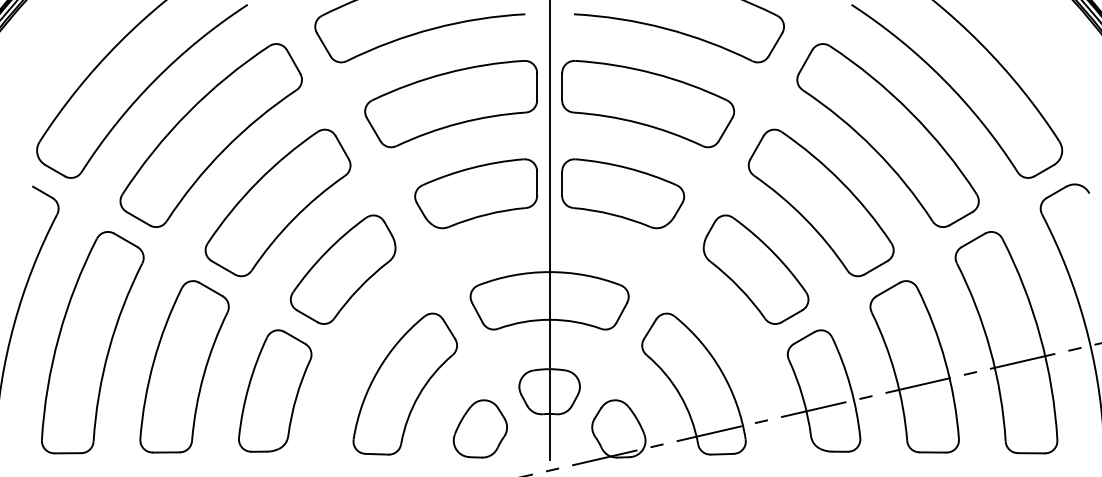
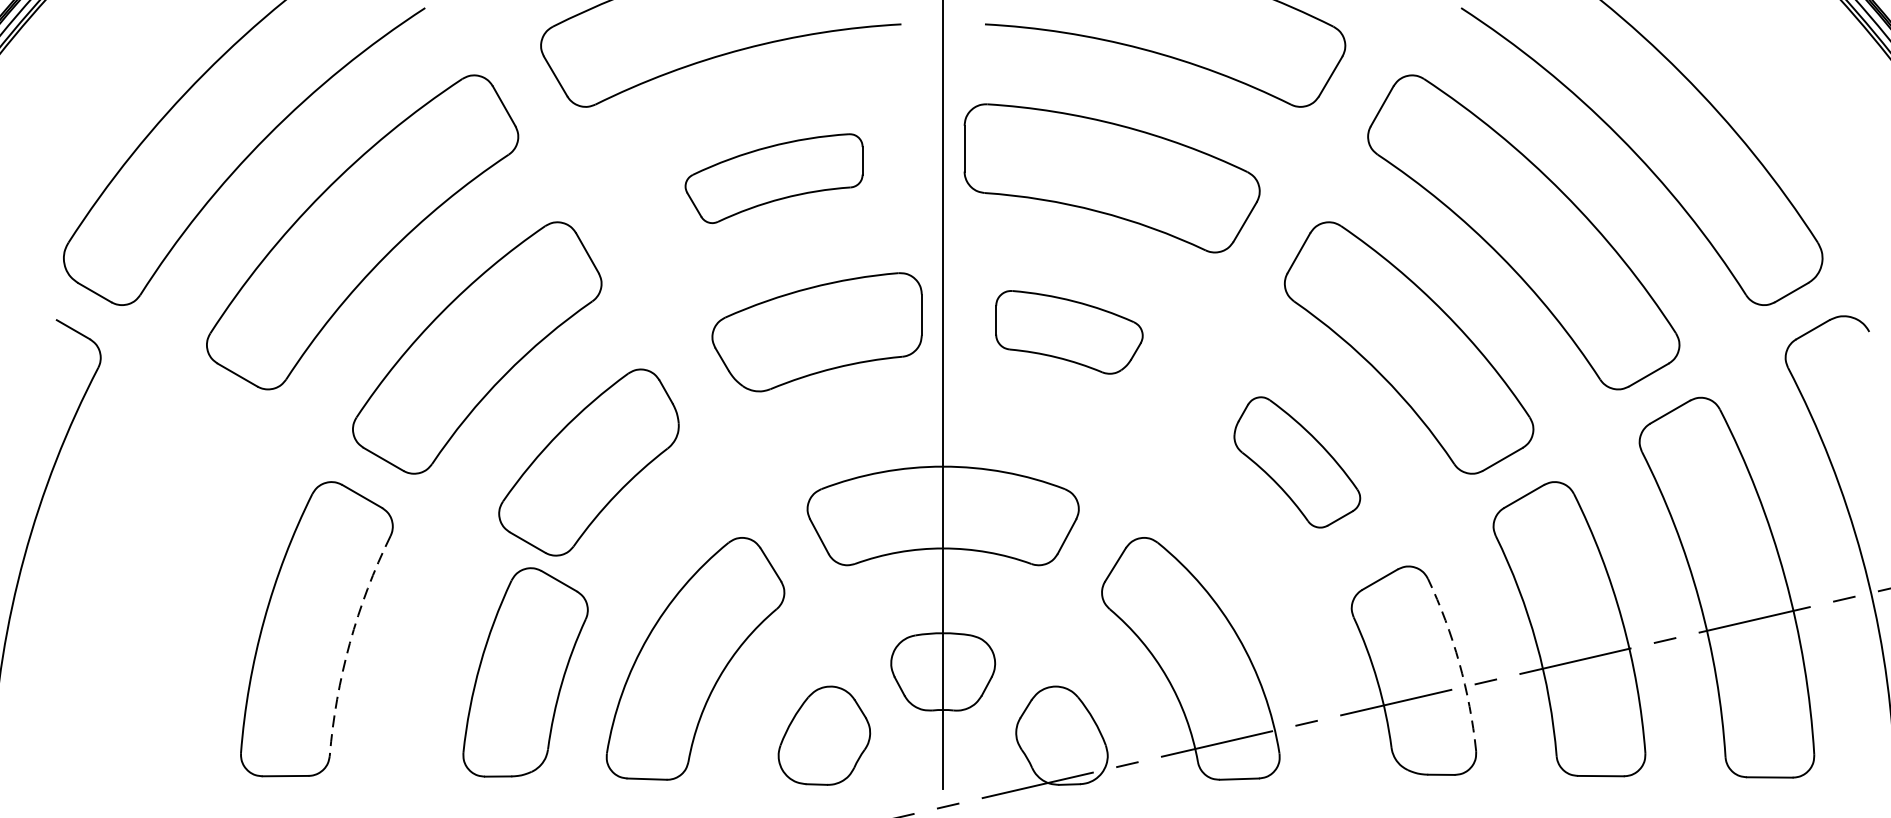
part: (450, 104) -> (773, 179), size x0.6
part: (623, 193) -> (1069, 331), size x0.7
part: (755, 269) -> (1296, 462), size x0.7
part: (92, 342) -> (158, 587), removed
arc: (203, 375) -> (349, 644), solid -> dashed
arc: (850, 386) -> (1459, 662), solid -> dashed
part: (275, 390) -> (526, 671), moved

